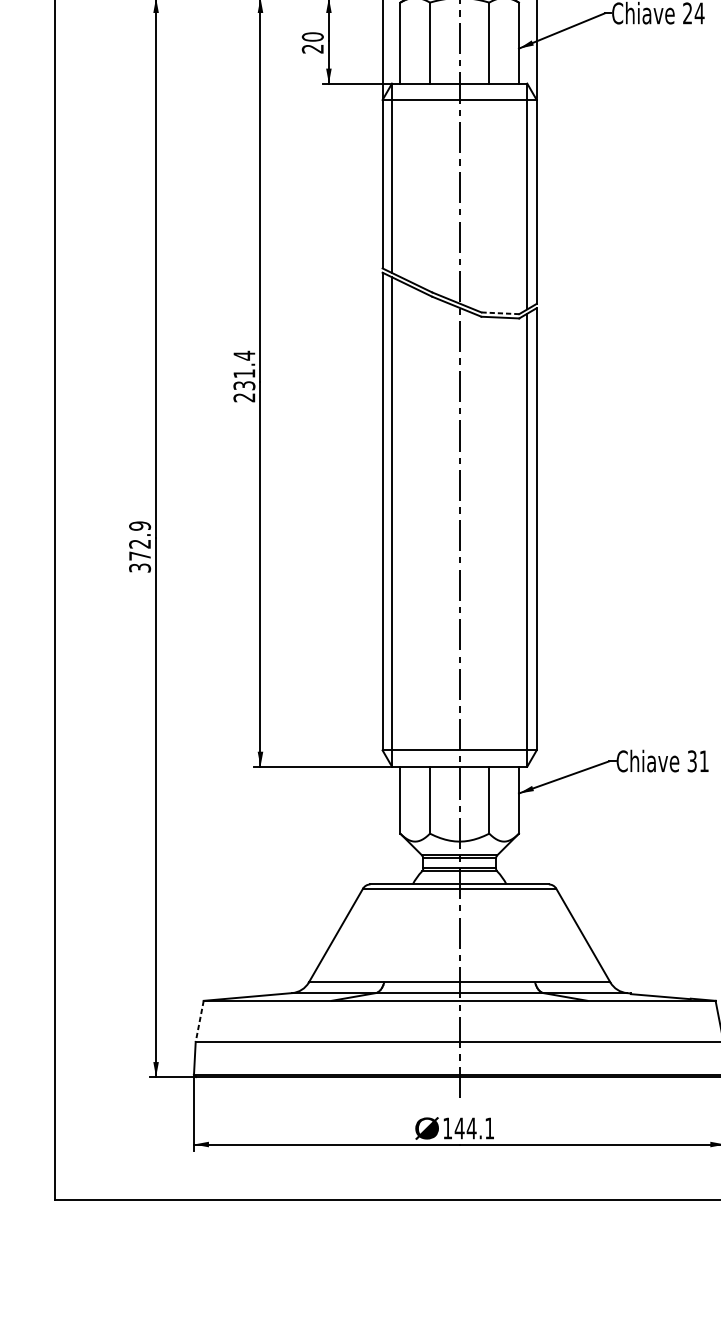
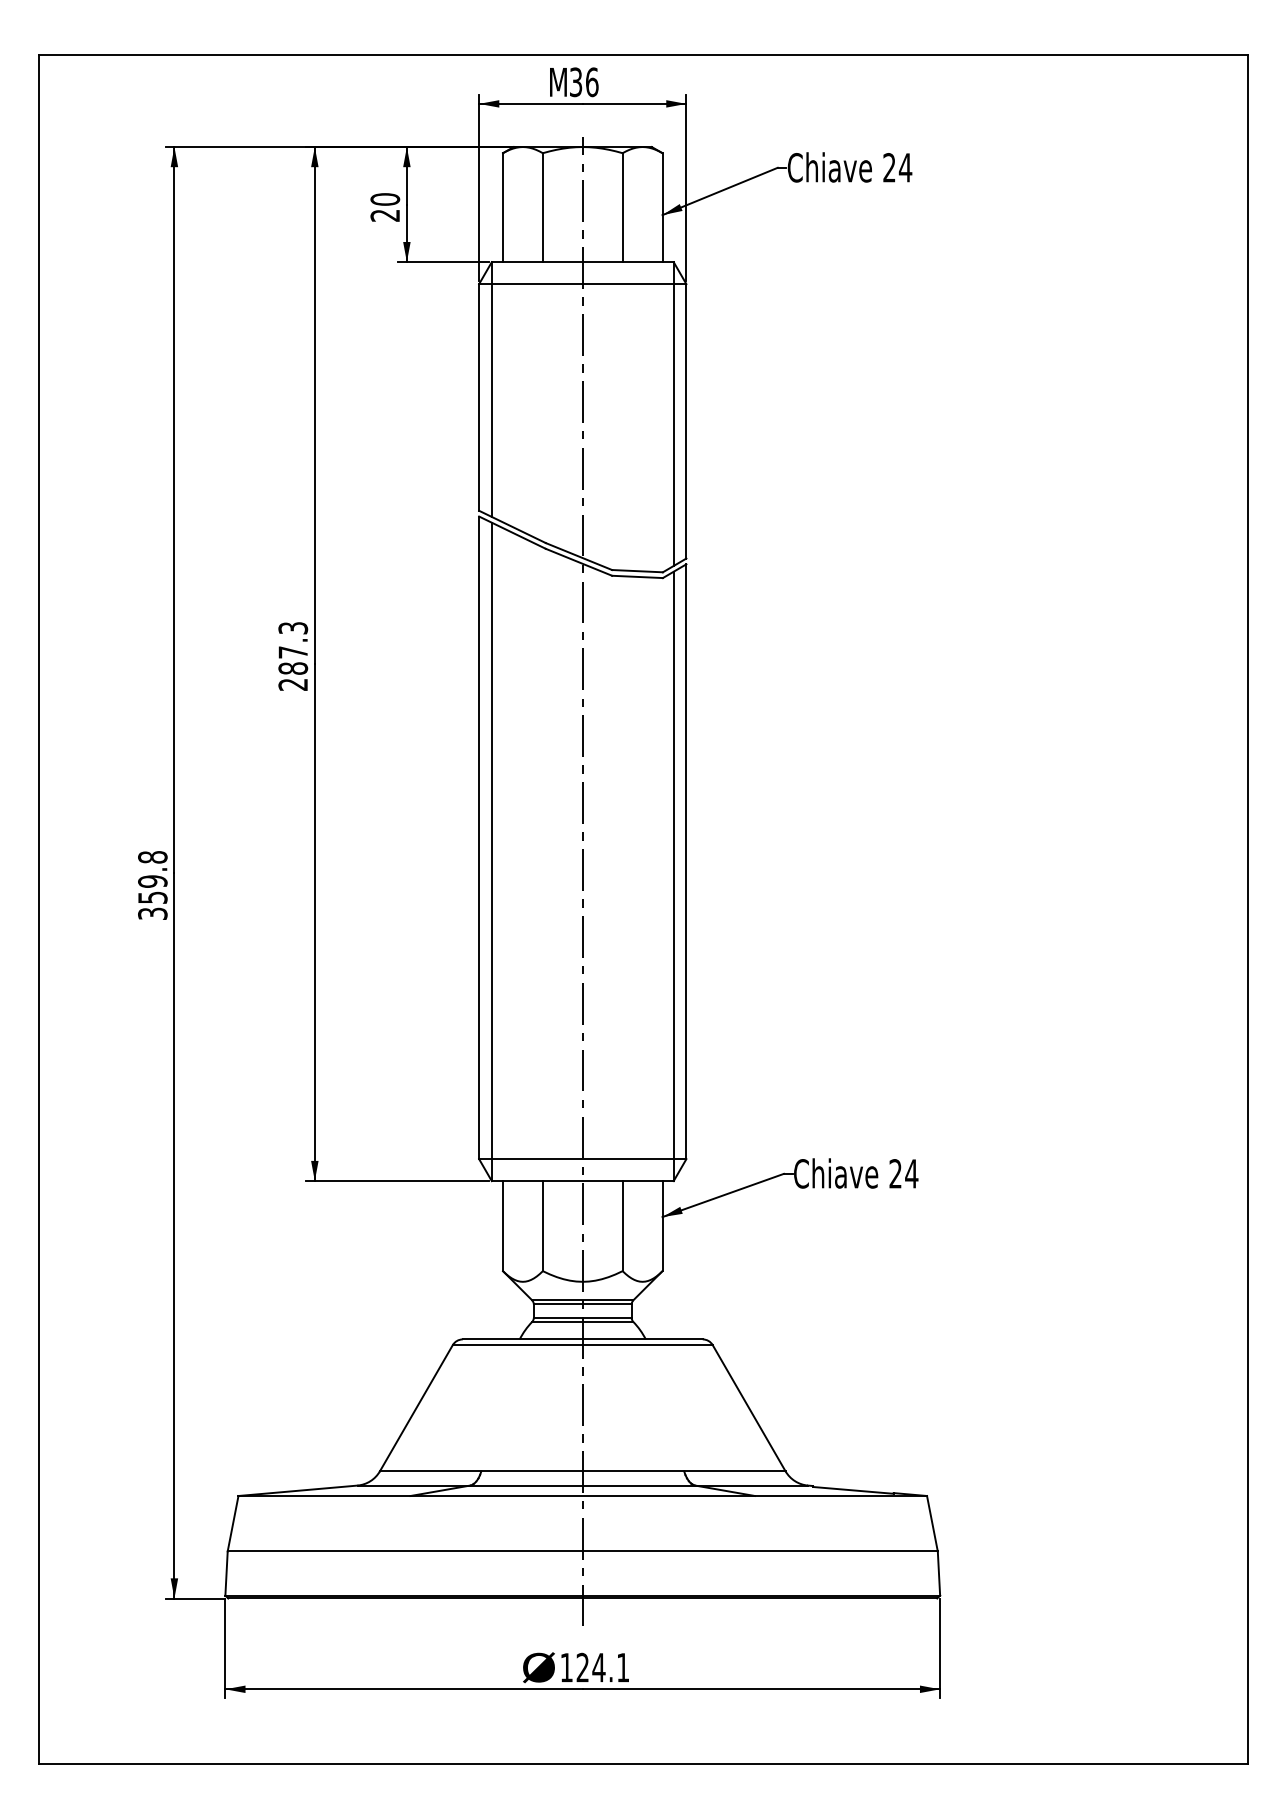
line: (501, 313) -> (638, 571), dashed -> solid
text: (244, 370) -> (293, 647), 231.4 -> 287.3
text: (139, 541) -> (152, 877), 372.9 -> 359.8
text: (698, 761) -> (903, 1173), 31 -> 24
line: (200, 1022) -> (233, 1524), dashed -> solid
text: (459, 1128) -> (582, 1667), 144.1 -> 124.1

